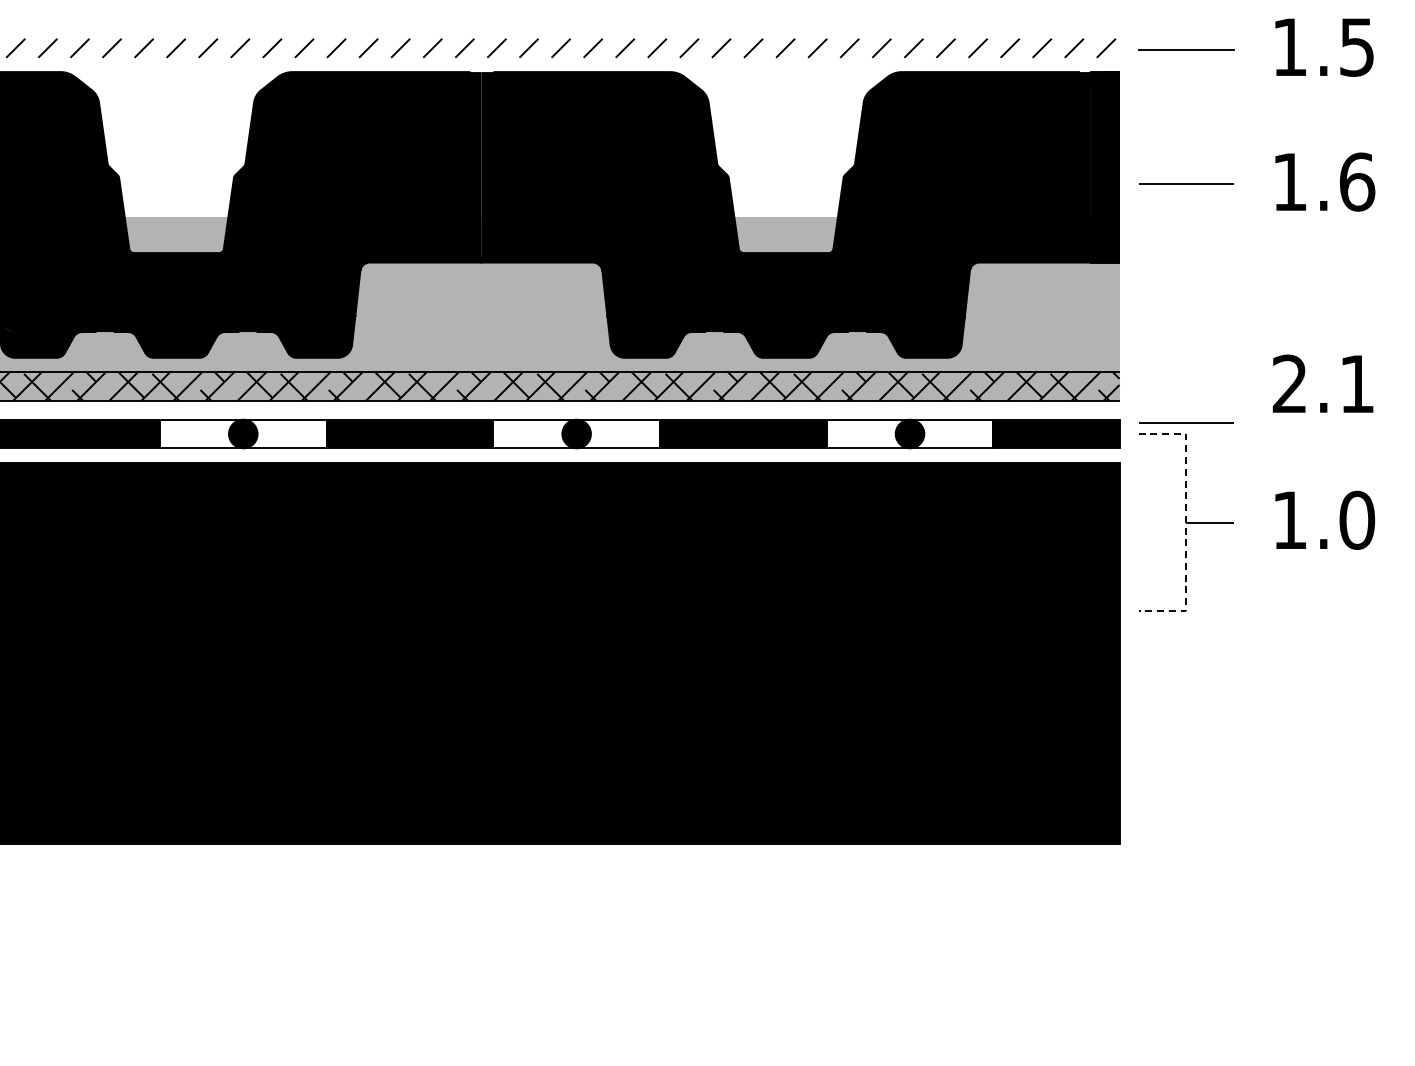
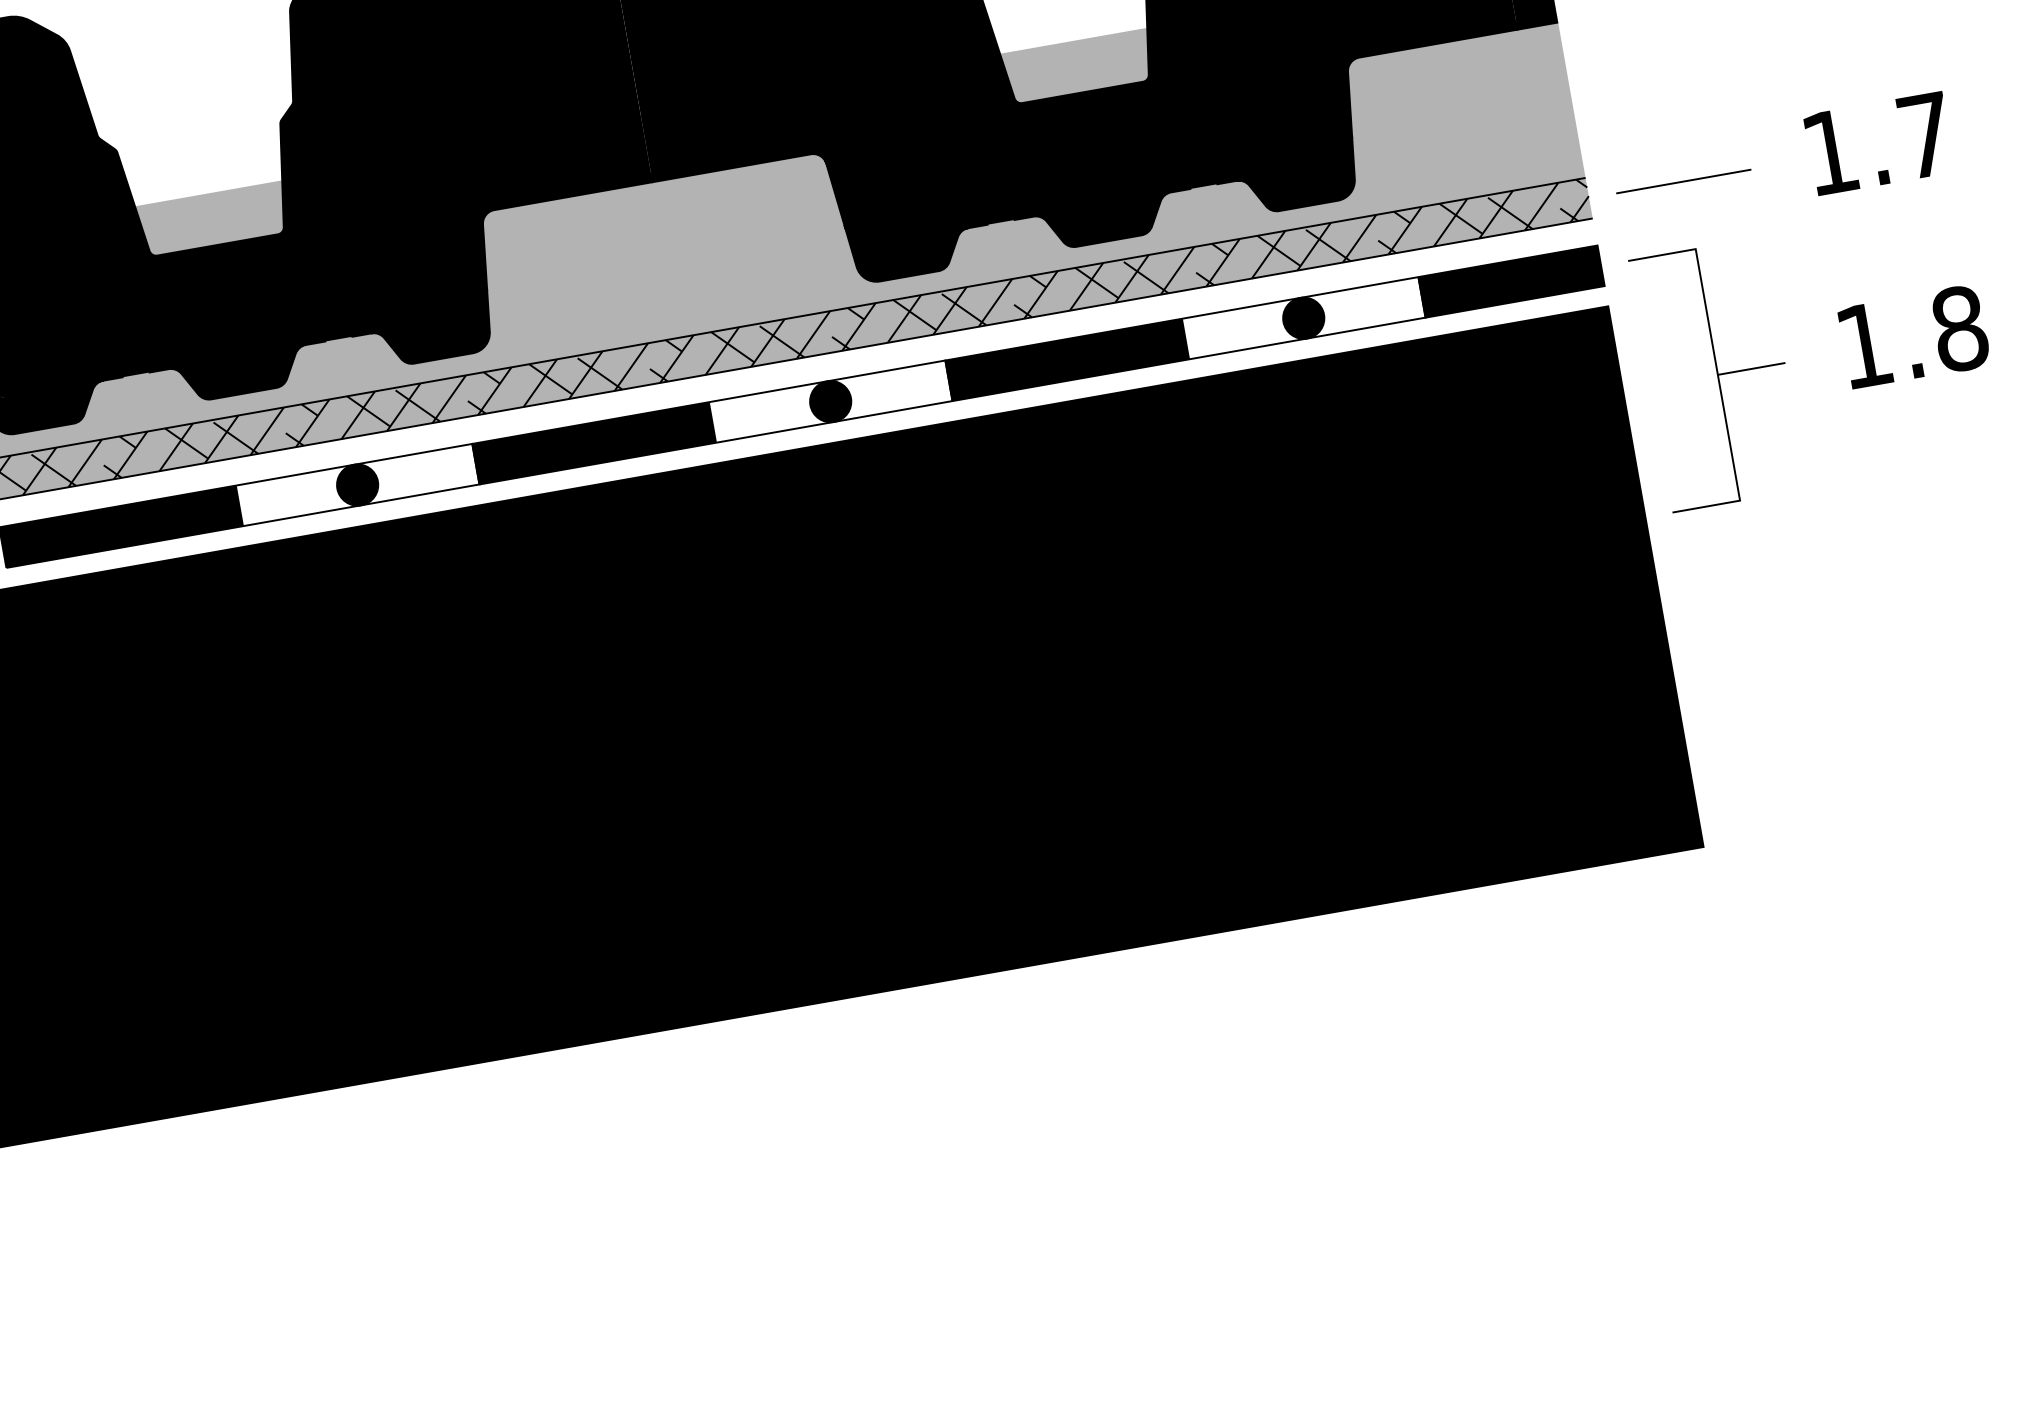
text: (1322, 383) -> (1876, 143), 2.1 -> 1.7
line: (1186, 422) -> (1683, 180), moved
text: (1357, 520) -> (1960, 328), 1.0 -> 1.8
line: (1186, 522) -> (1718, 374), dashed -> solid

